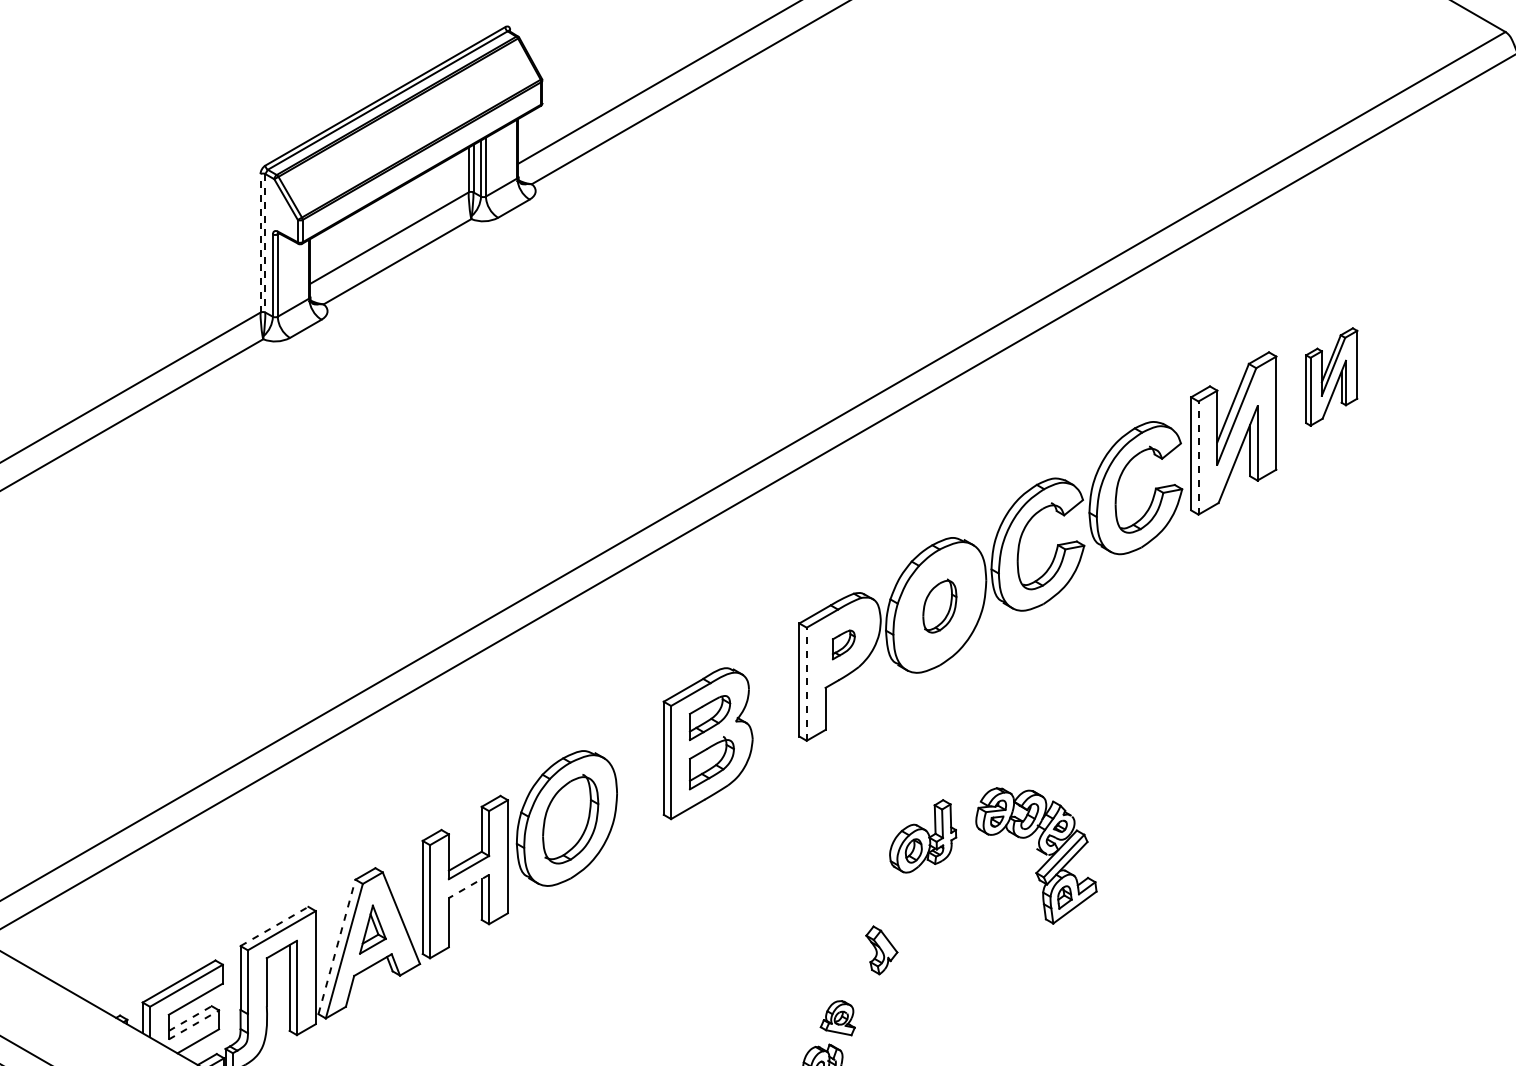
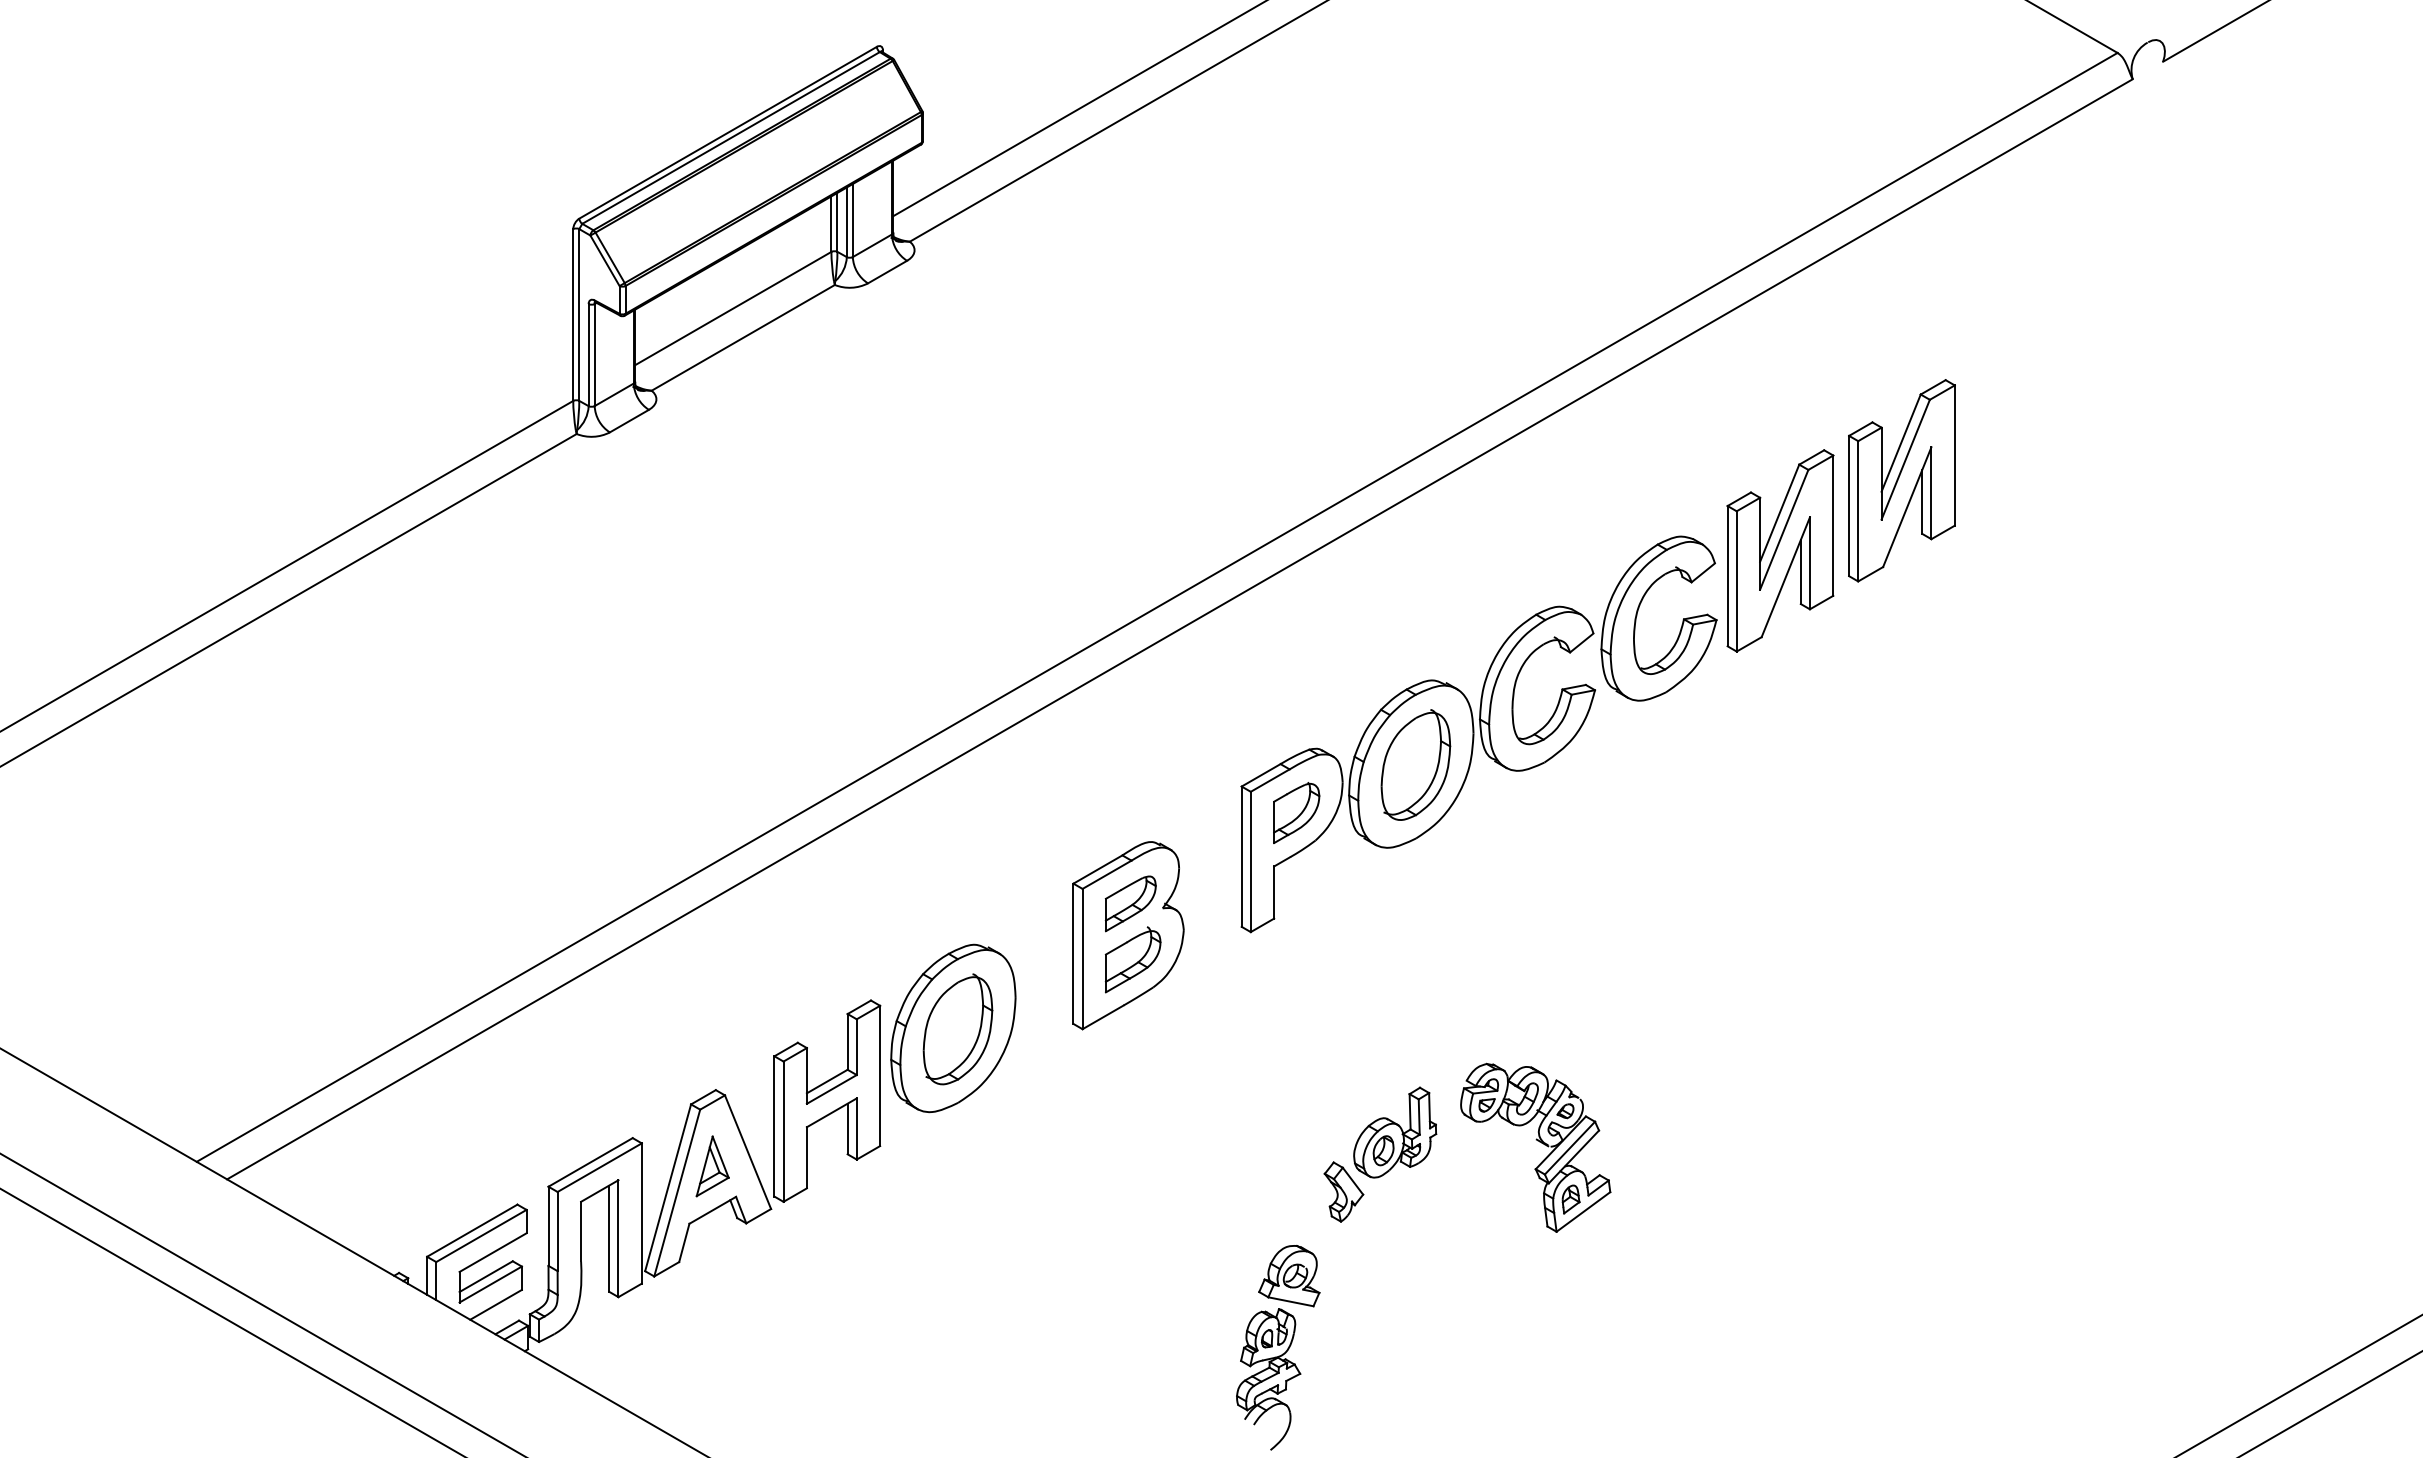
line: (260, 243) -> (573, 315), dashed -> solid
line: (265, 243) -> (579, 315), dashed -> solid
part: (1331, 376) -> (1901, 480), size x1.67
line: (1198, 457) -> (1736, 580), dashed -> solid
part: (939, 605) -> (1415, 764), size x1.67
part: (843, 644) -> (1296, 812), size x1.67
line: (806, 683) -> (1250, 861), dashed -> solid
part: (923, 836) -> (1395, 1132), moved
part: (1037, 850) -> (1537, 1141), moved
line: (468, 886) -> (831, 1112), dashed -> solid
line: (274, 926) -> (590, 1162), dashed -> solid
line: (337, 946) -> (668, 1187), dashed -> solid
line: (190, 1018) -> (486, 1276), dashed -> solid
part: (837, 1018) -> (1289, 1276), size x1.43
line: (193, 1024) -> (490, 1284), dashed -> solid

